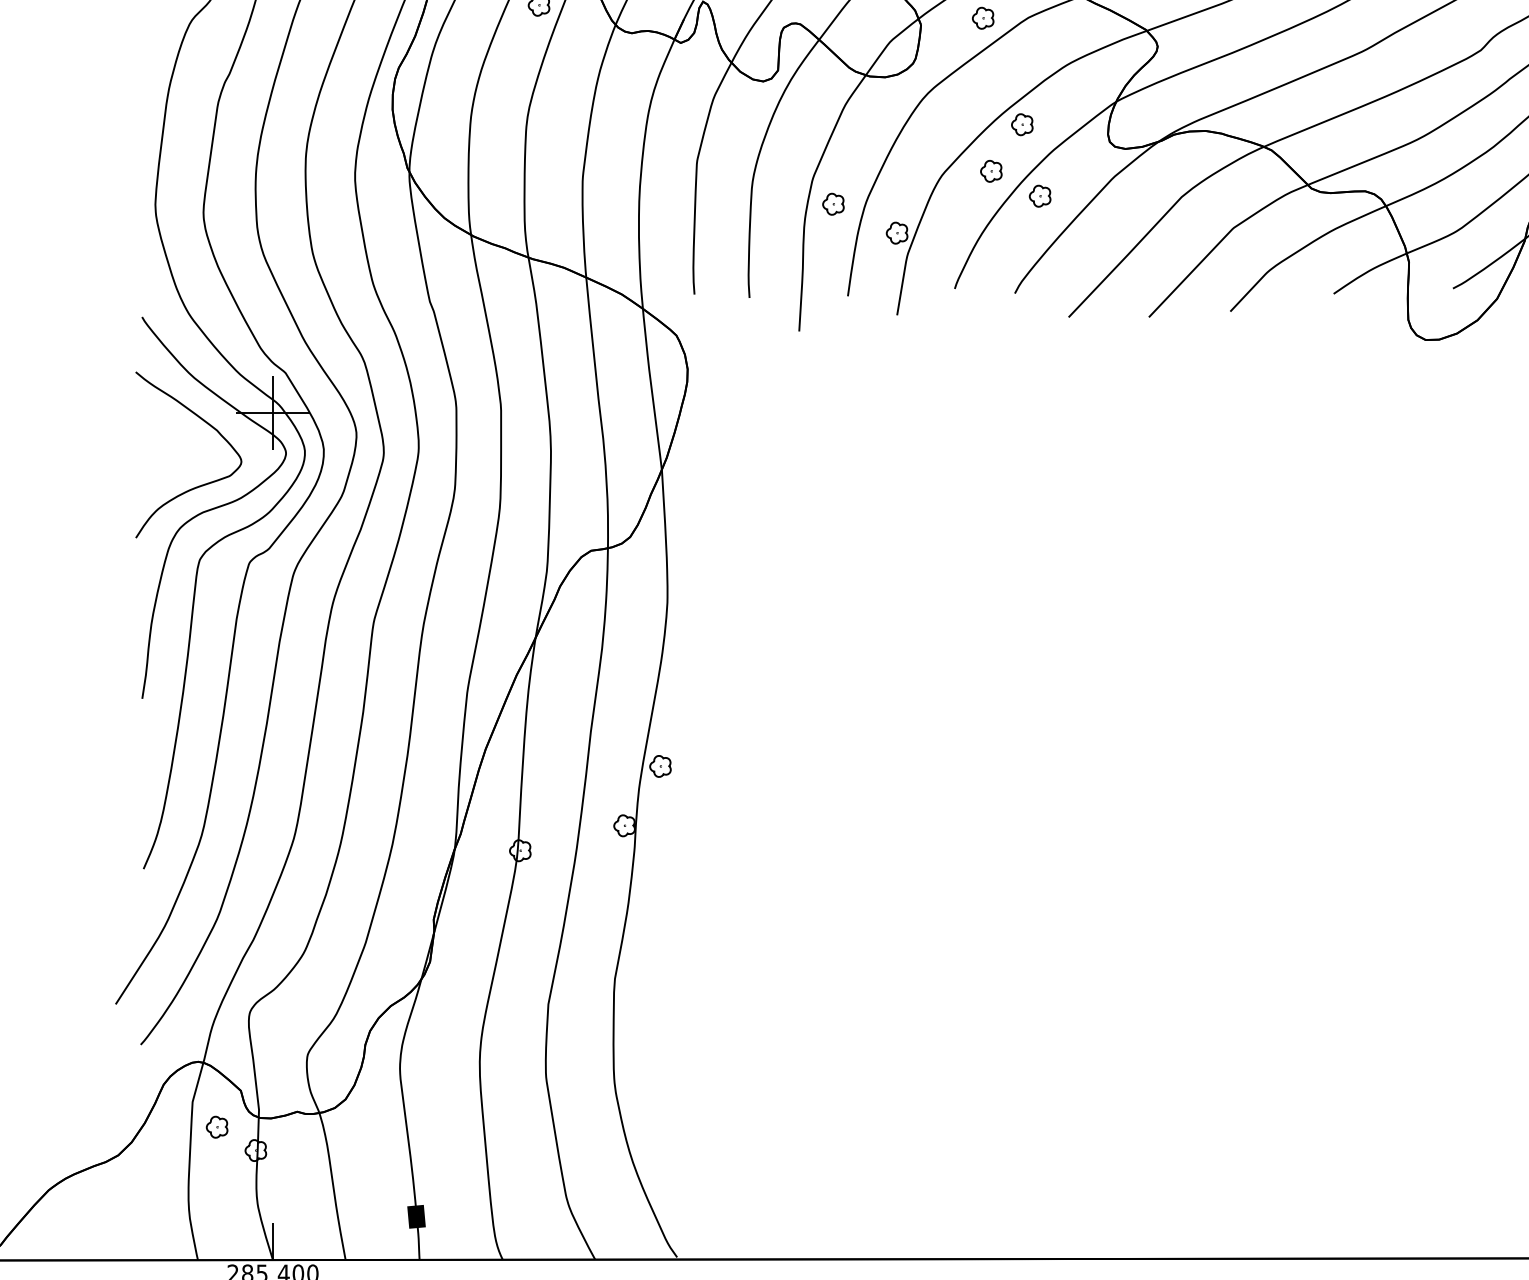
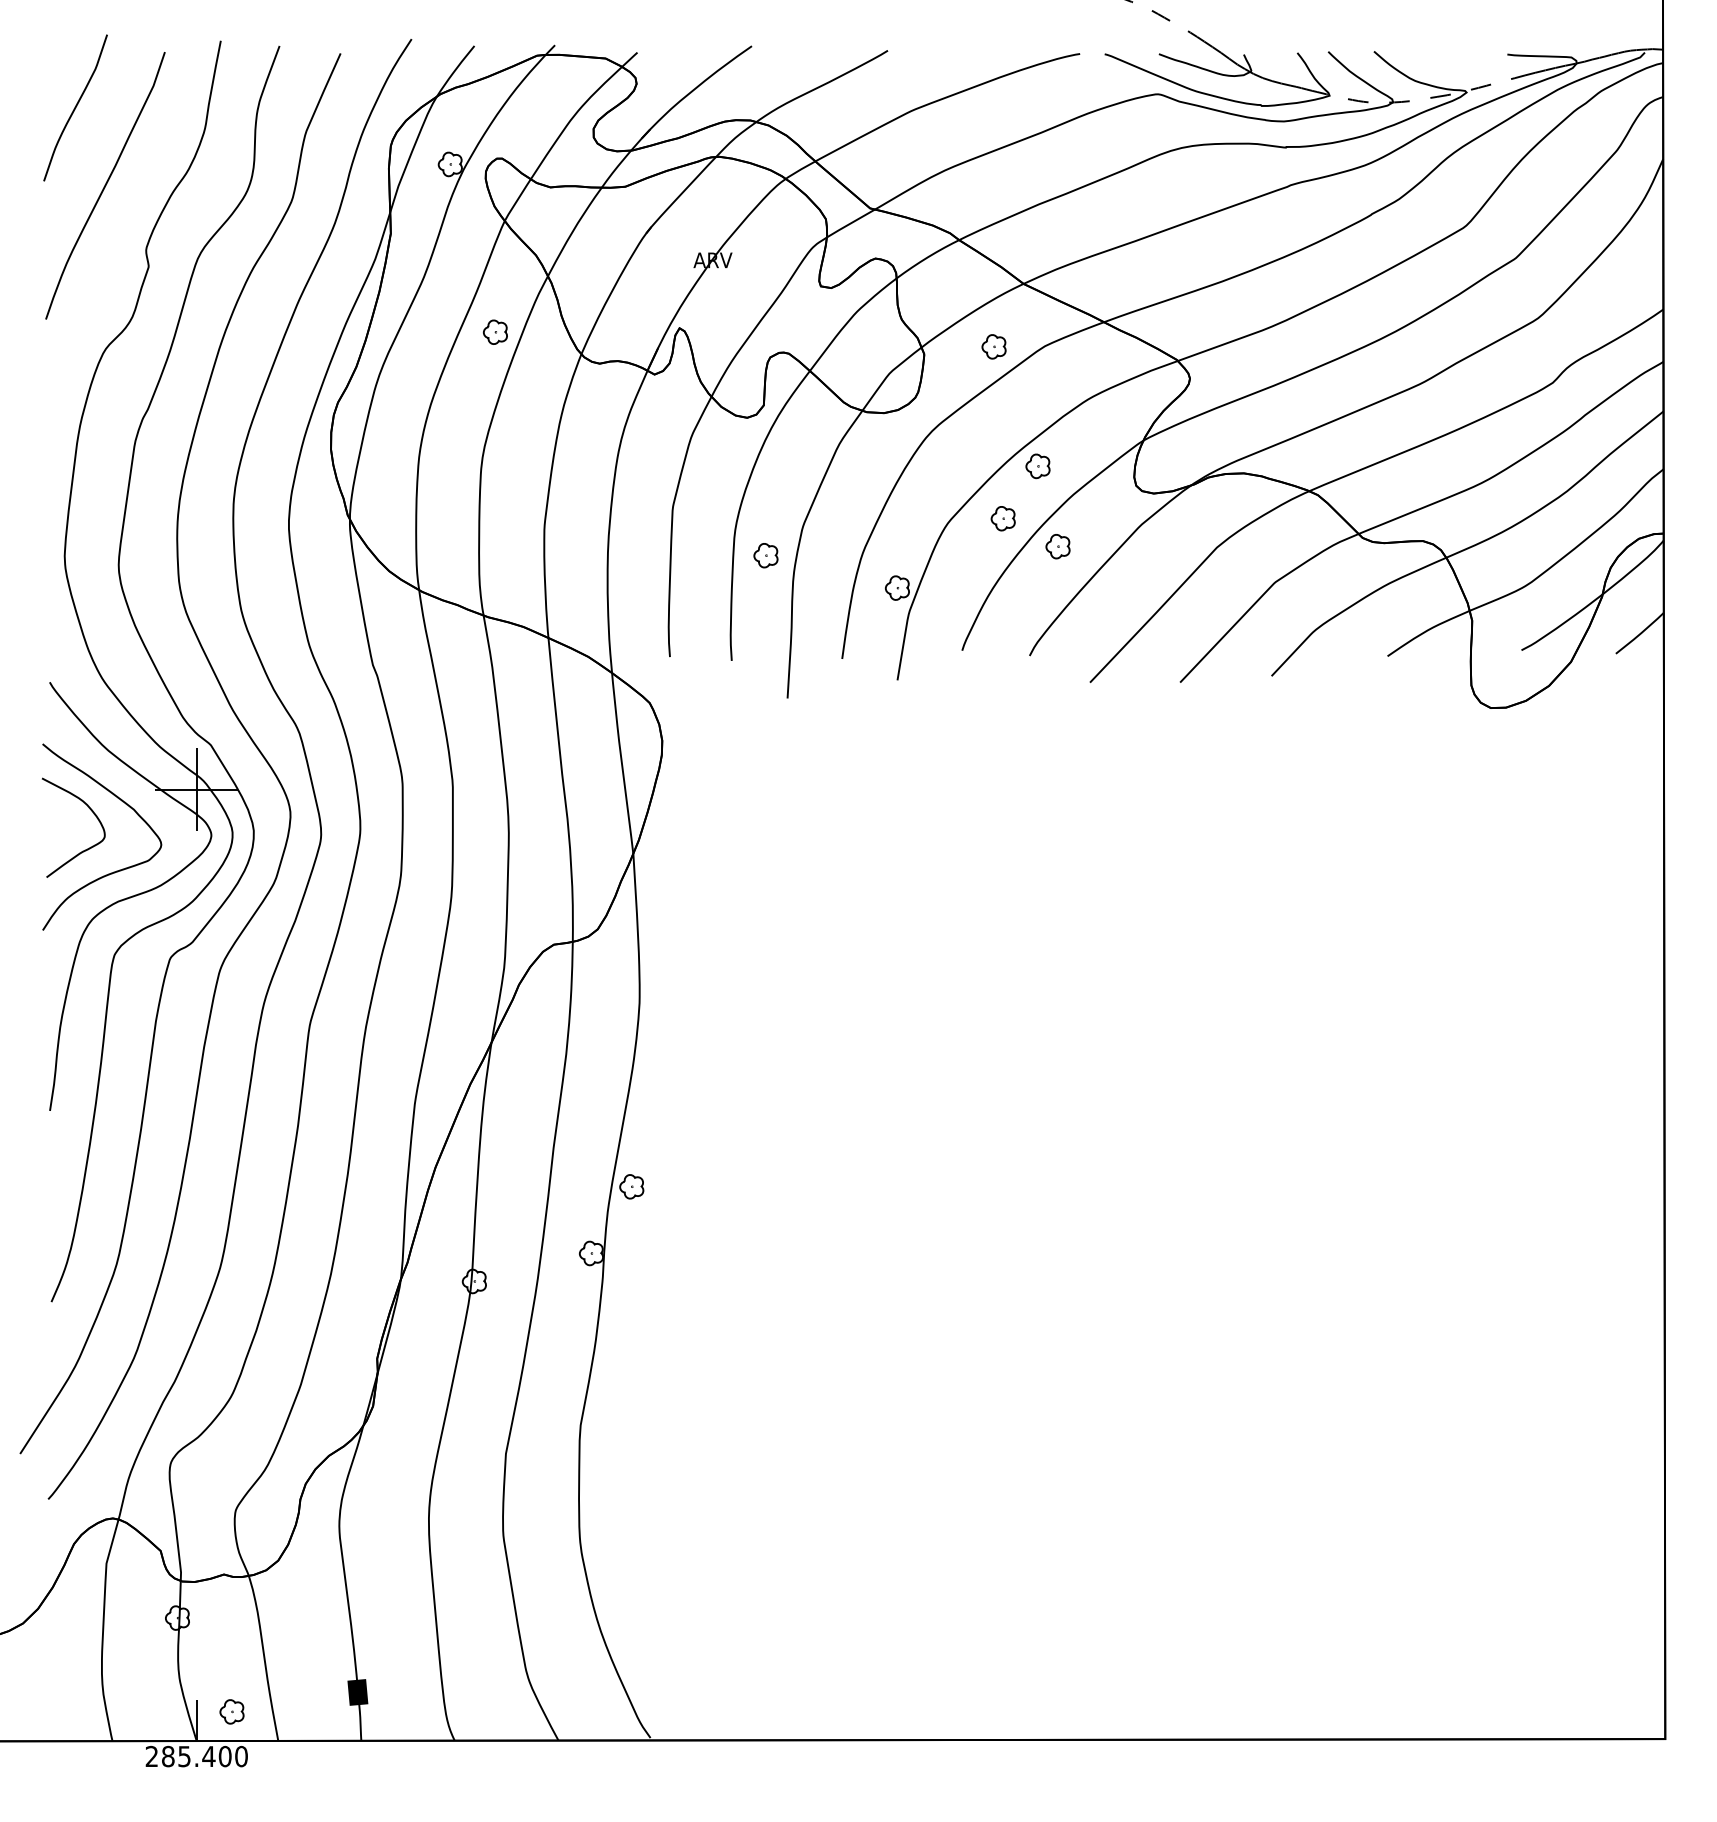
part: (833, 204) -> (765, 555), moved
curve: (181, 434) -> (93, 814), added
part: (216, 1126) -> (231, 1711), moved

